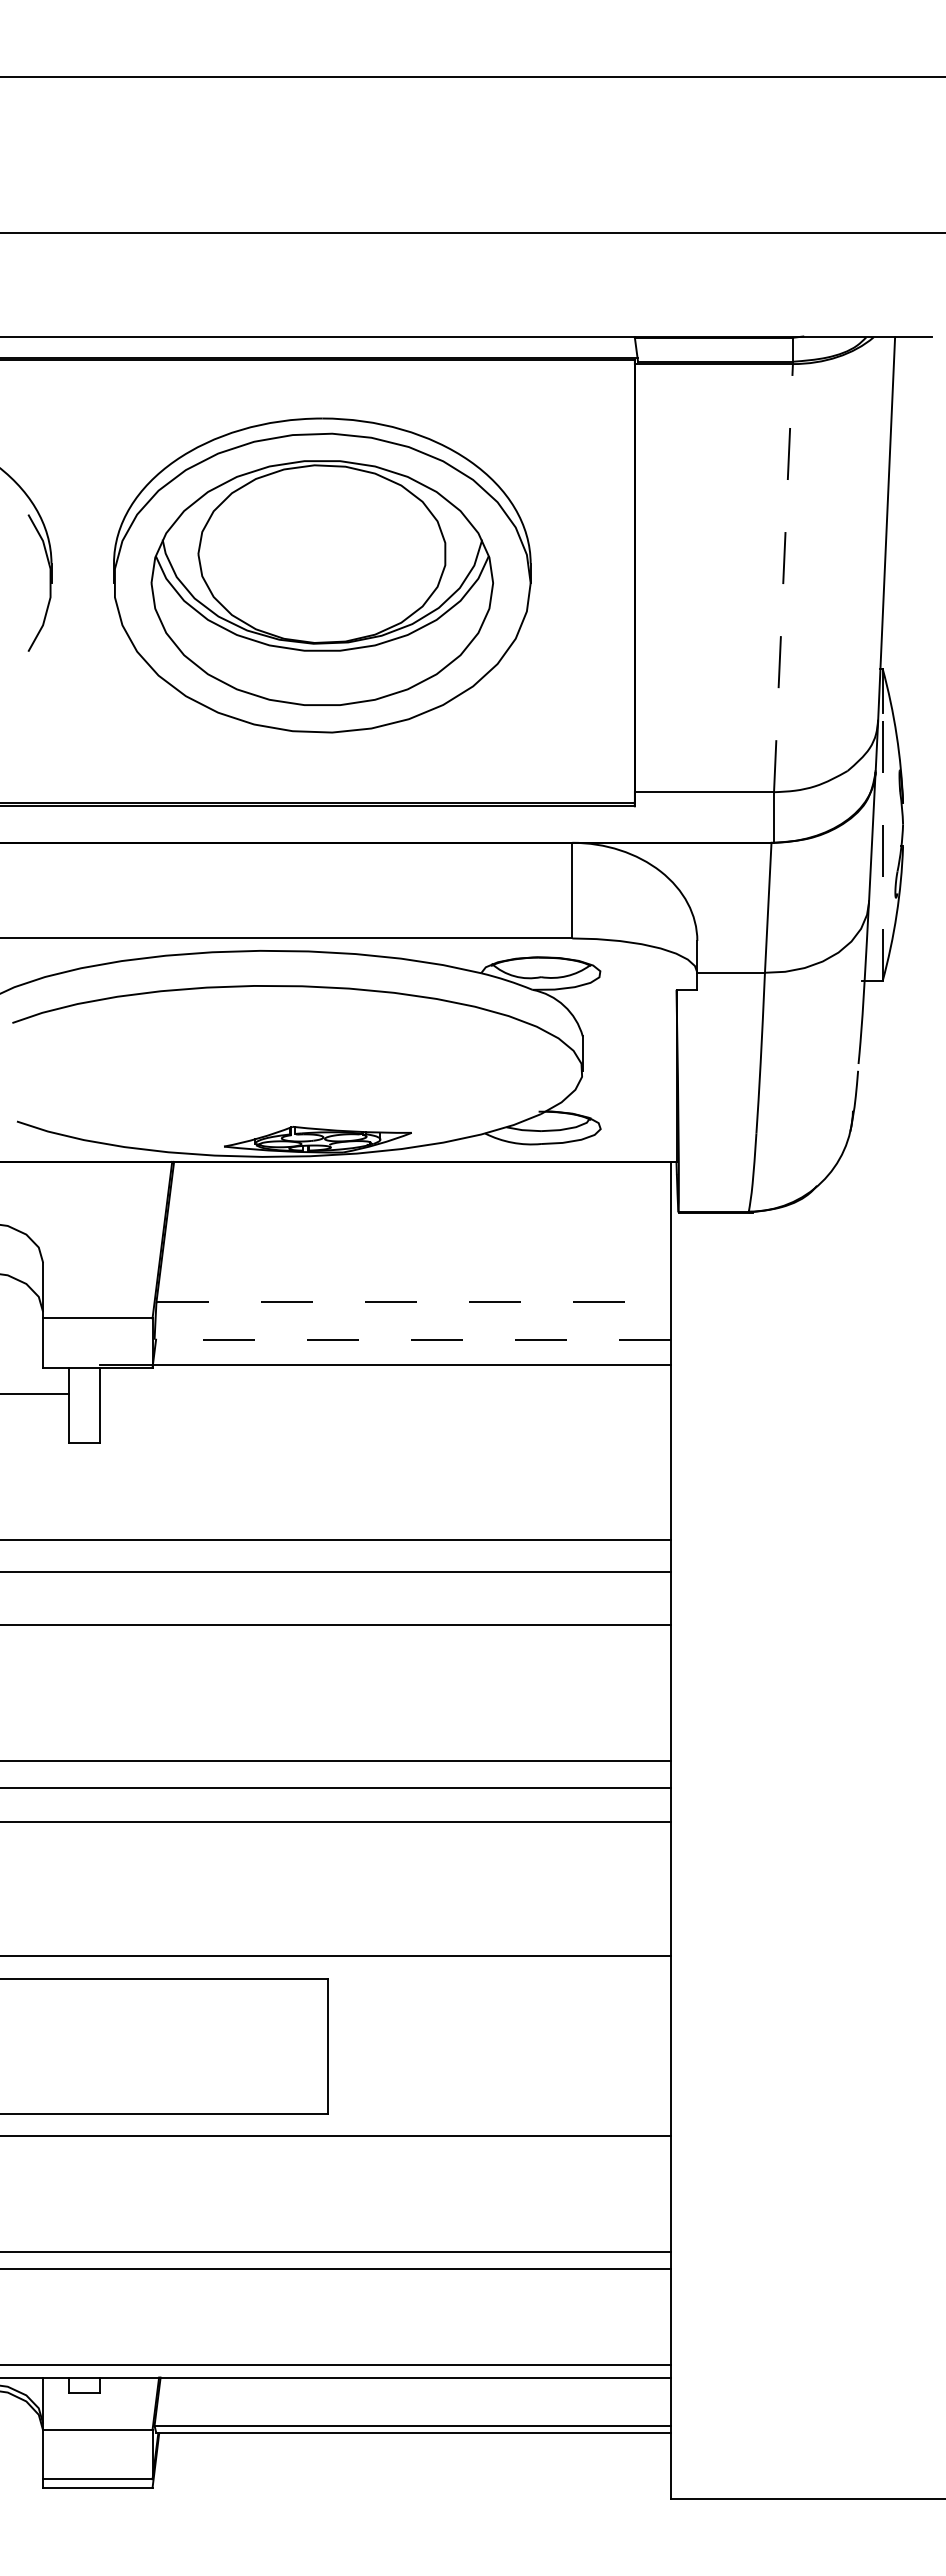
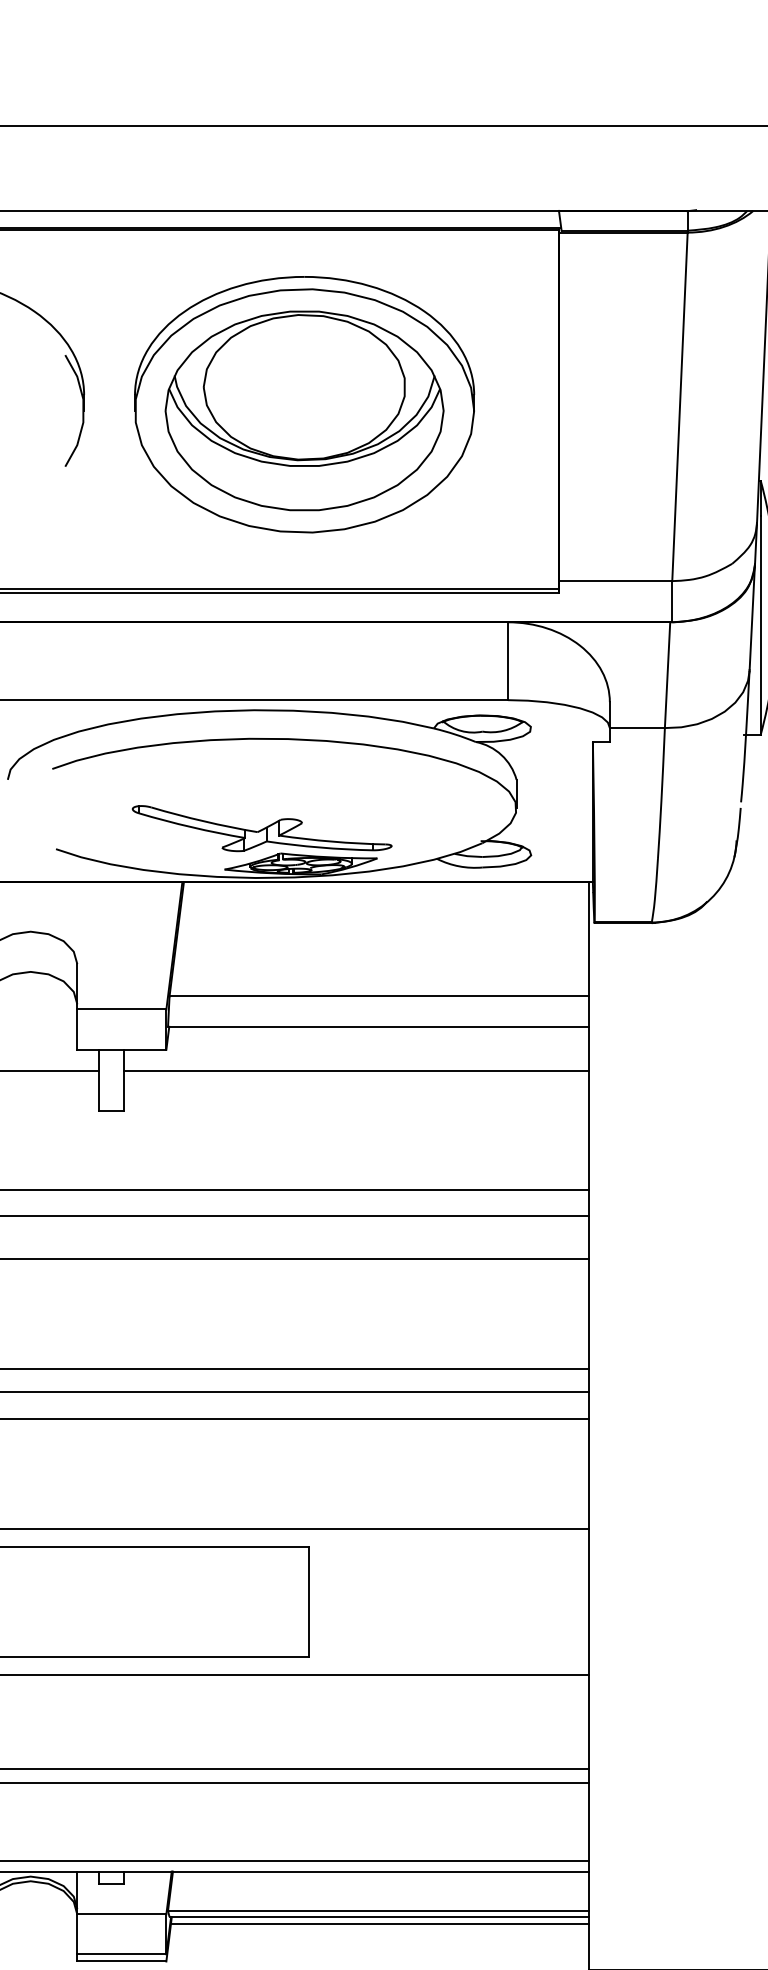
line: (783, 577) -> (679, 406), dashed -> solid
line: (882, 846) -> (760, 625), dashed -> solid
part: (270, 1095) -> (262, 827), added
line: (414, 1302) -> (379, 996), dashed -> solid
line: (412, 1339) -> (377, 1026), dashed -> solid
line: (385, 1365) -> (356, 1071), moved
line: (414, 2441) -> (379, 1923), added

